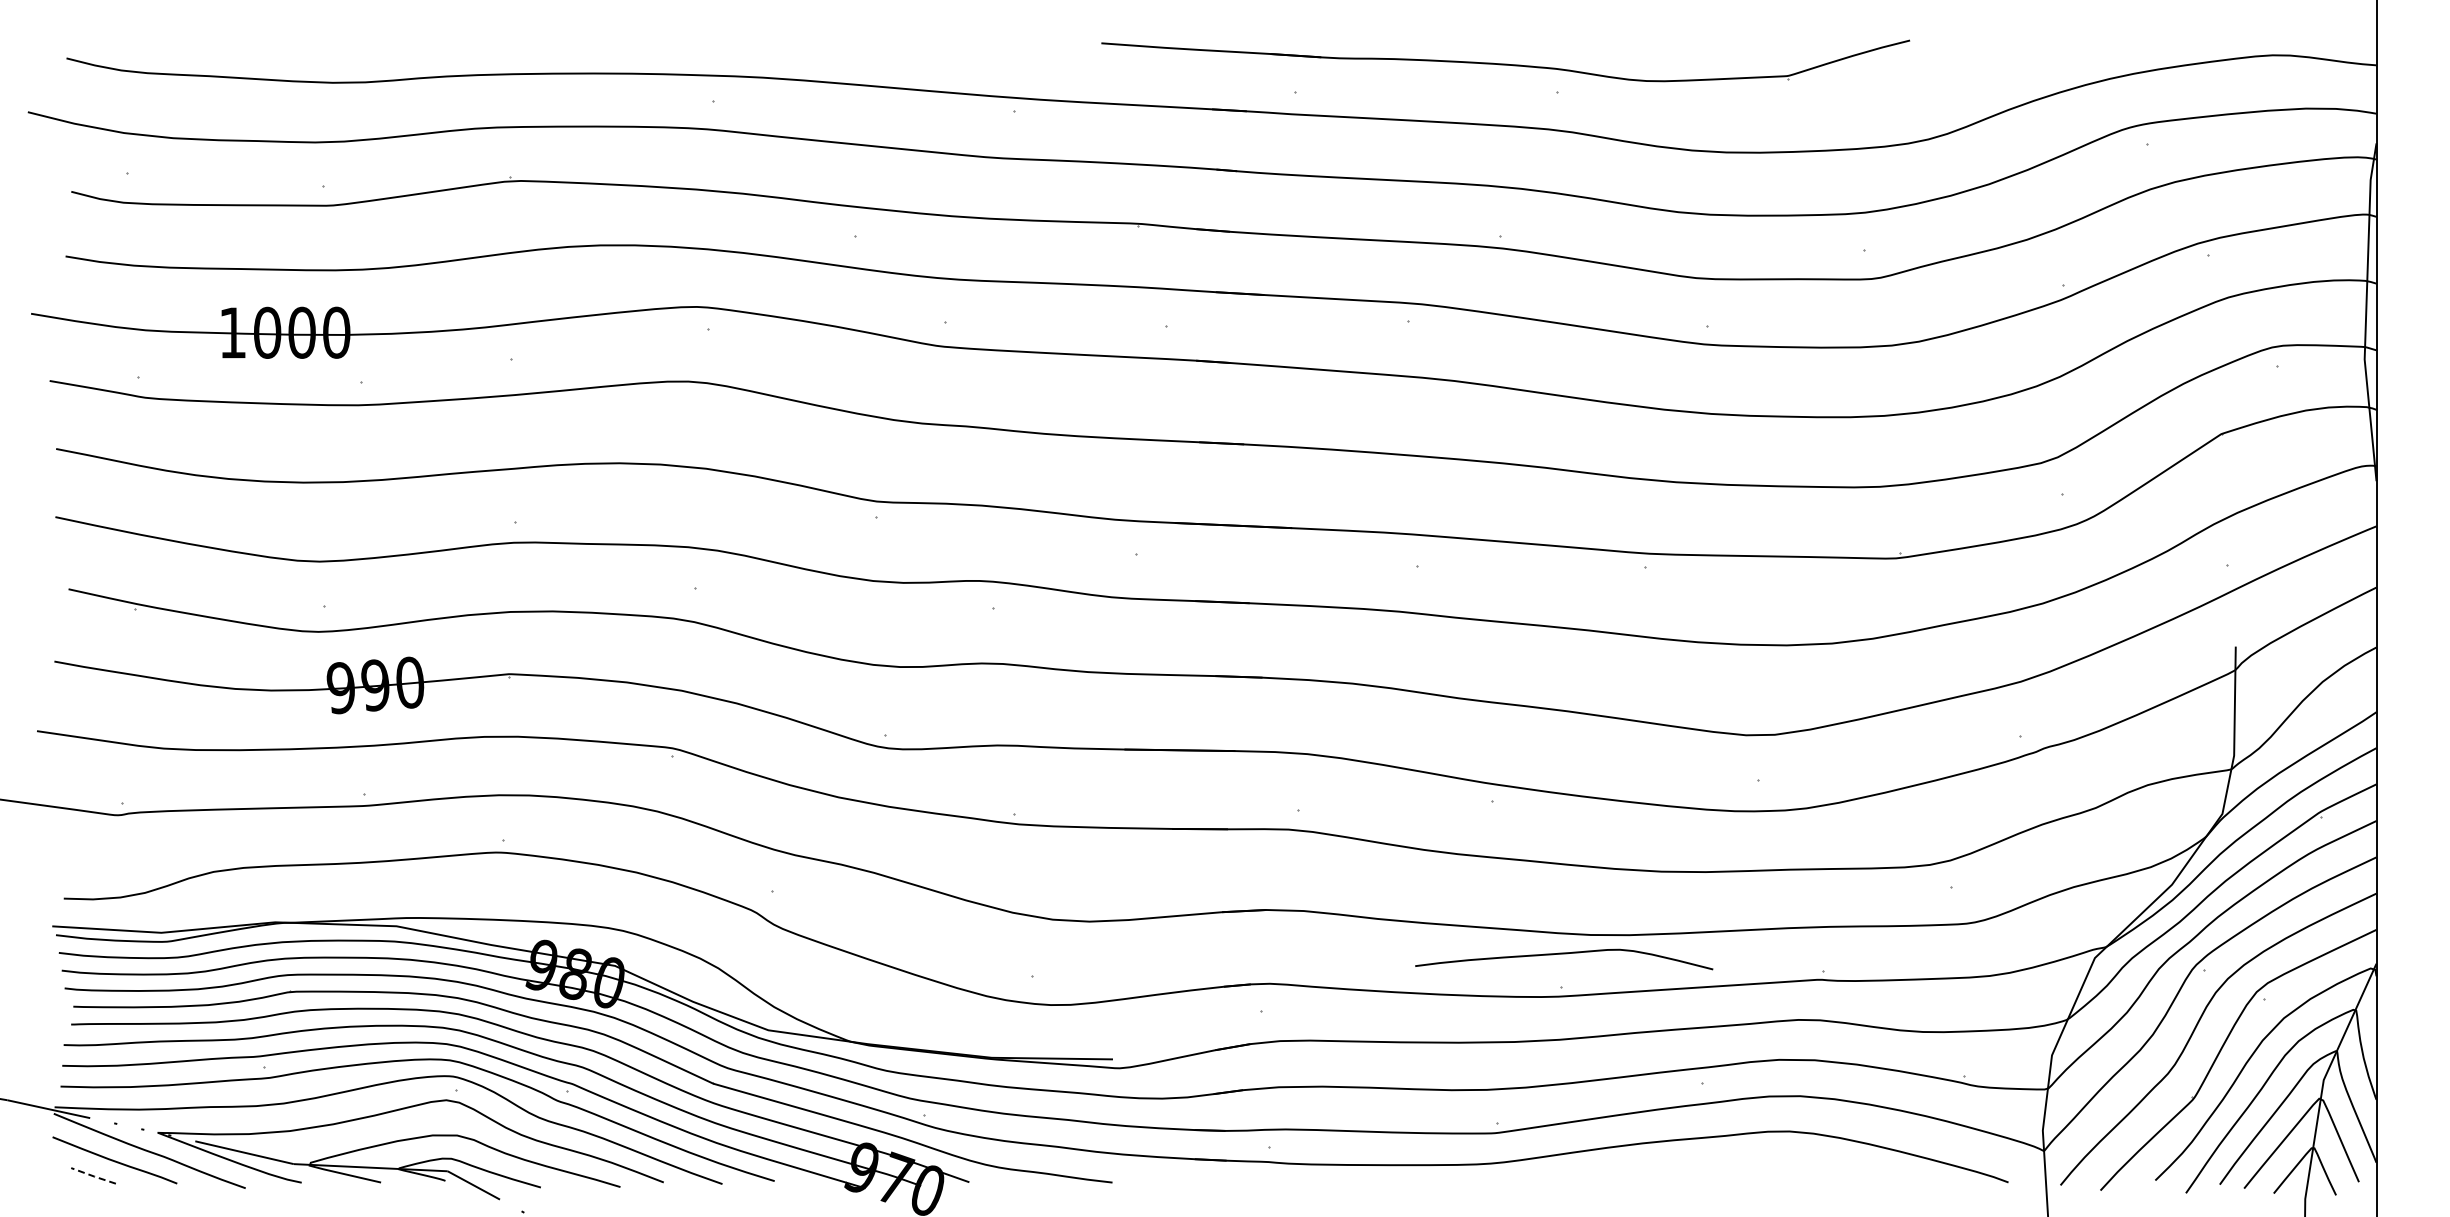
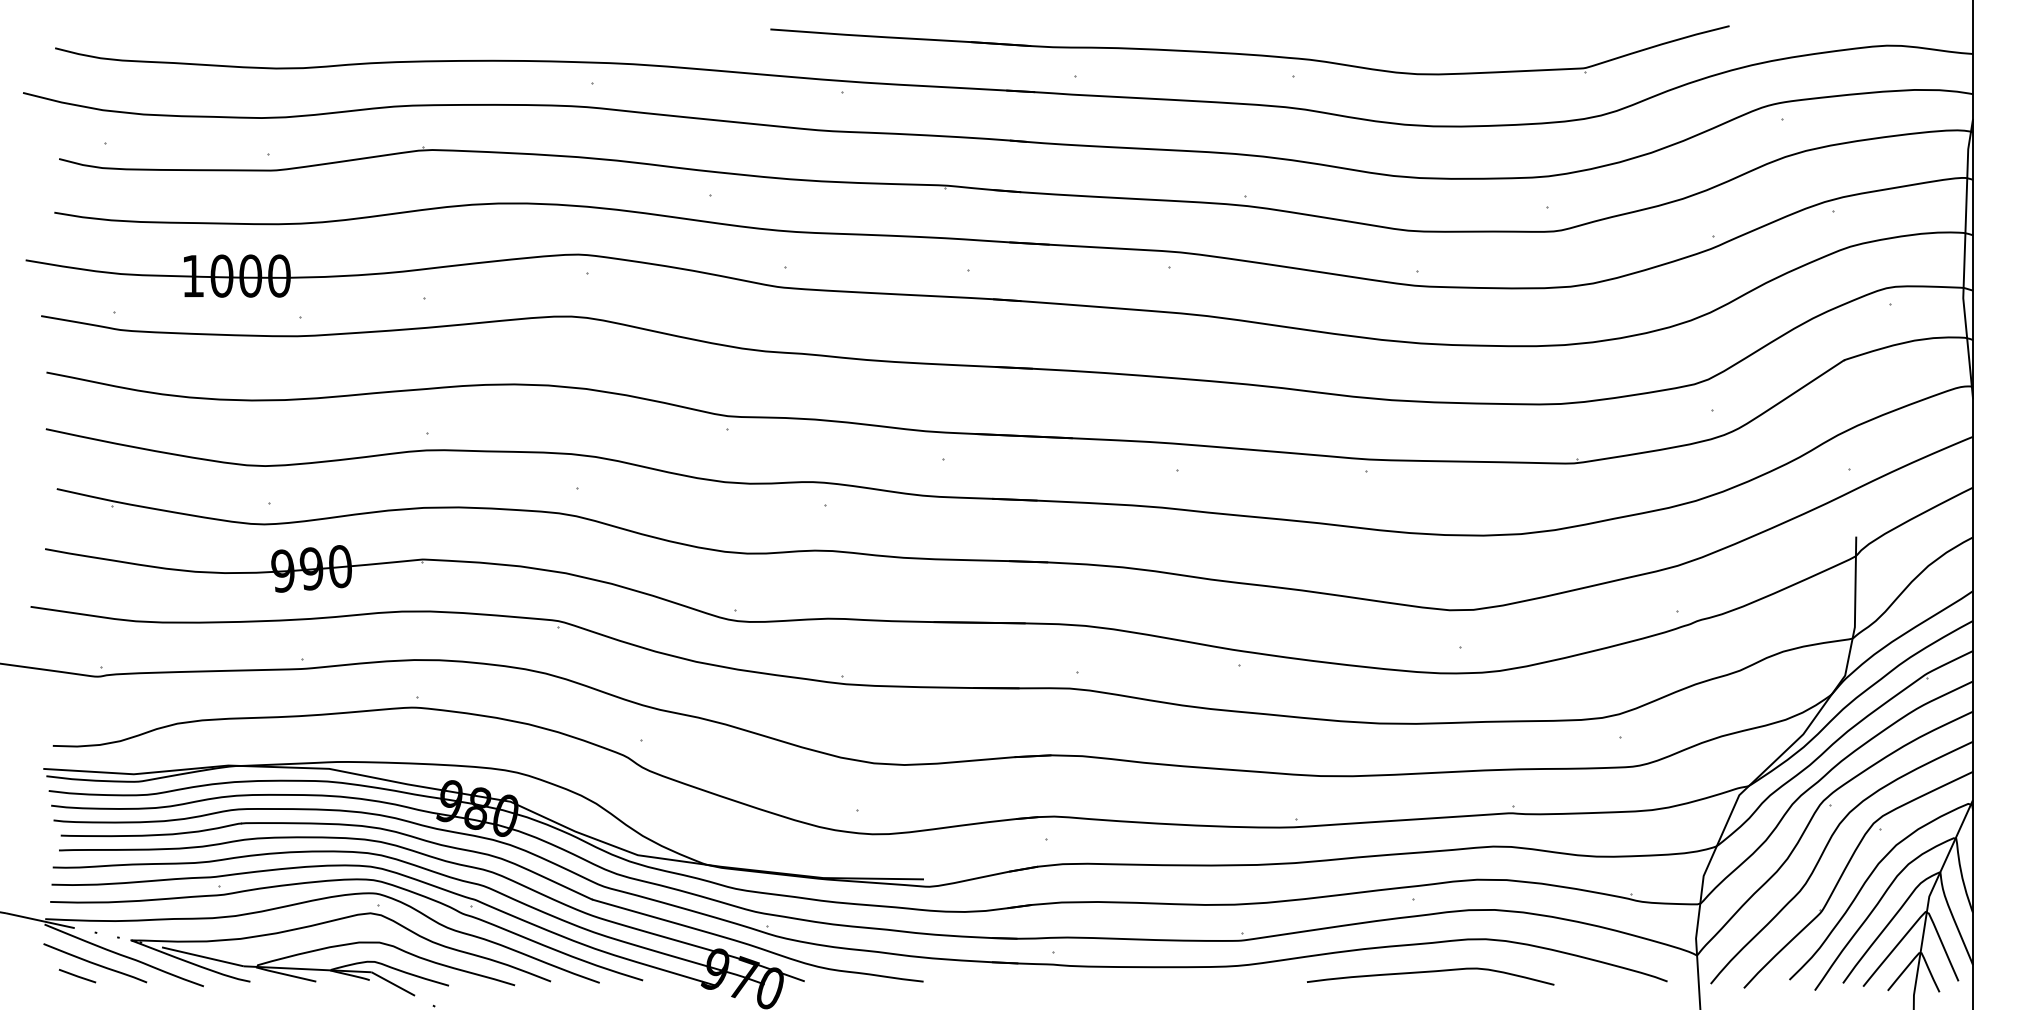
part: (1505, 60) -> (1249, 49), size x1.43
curve: (1564, 954) -> (1430, 972), moved
line: (93, 1176) -> (77, 976), dashed -> solid

